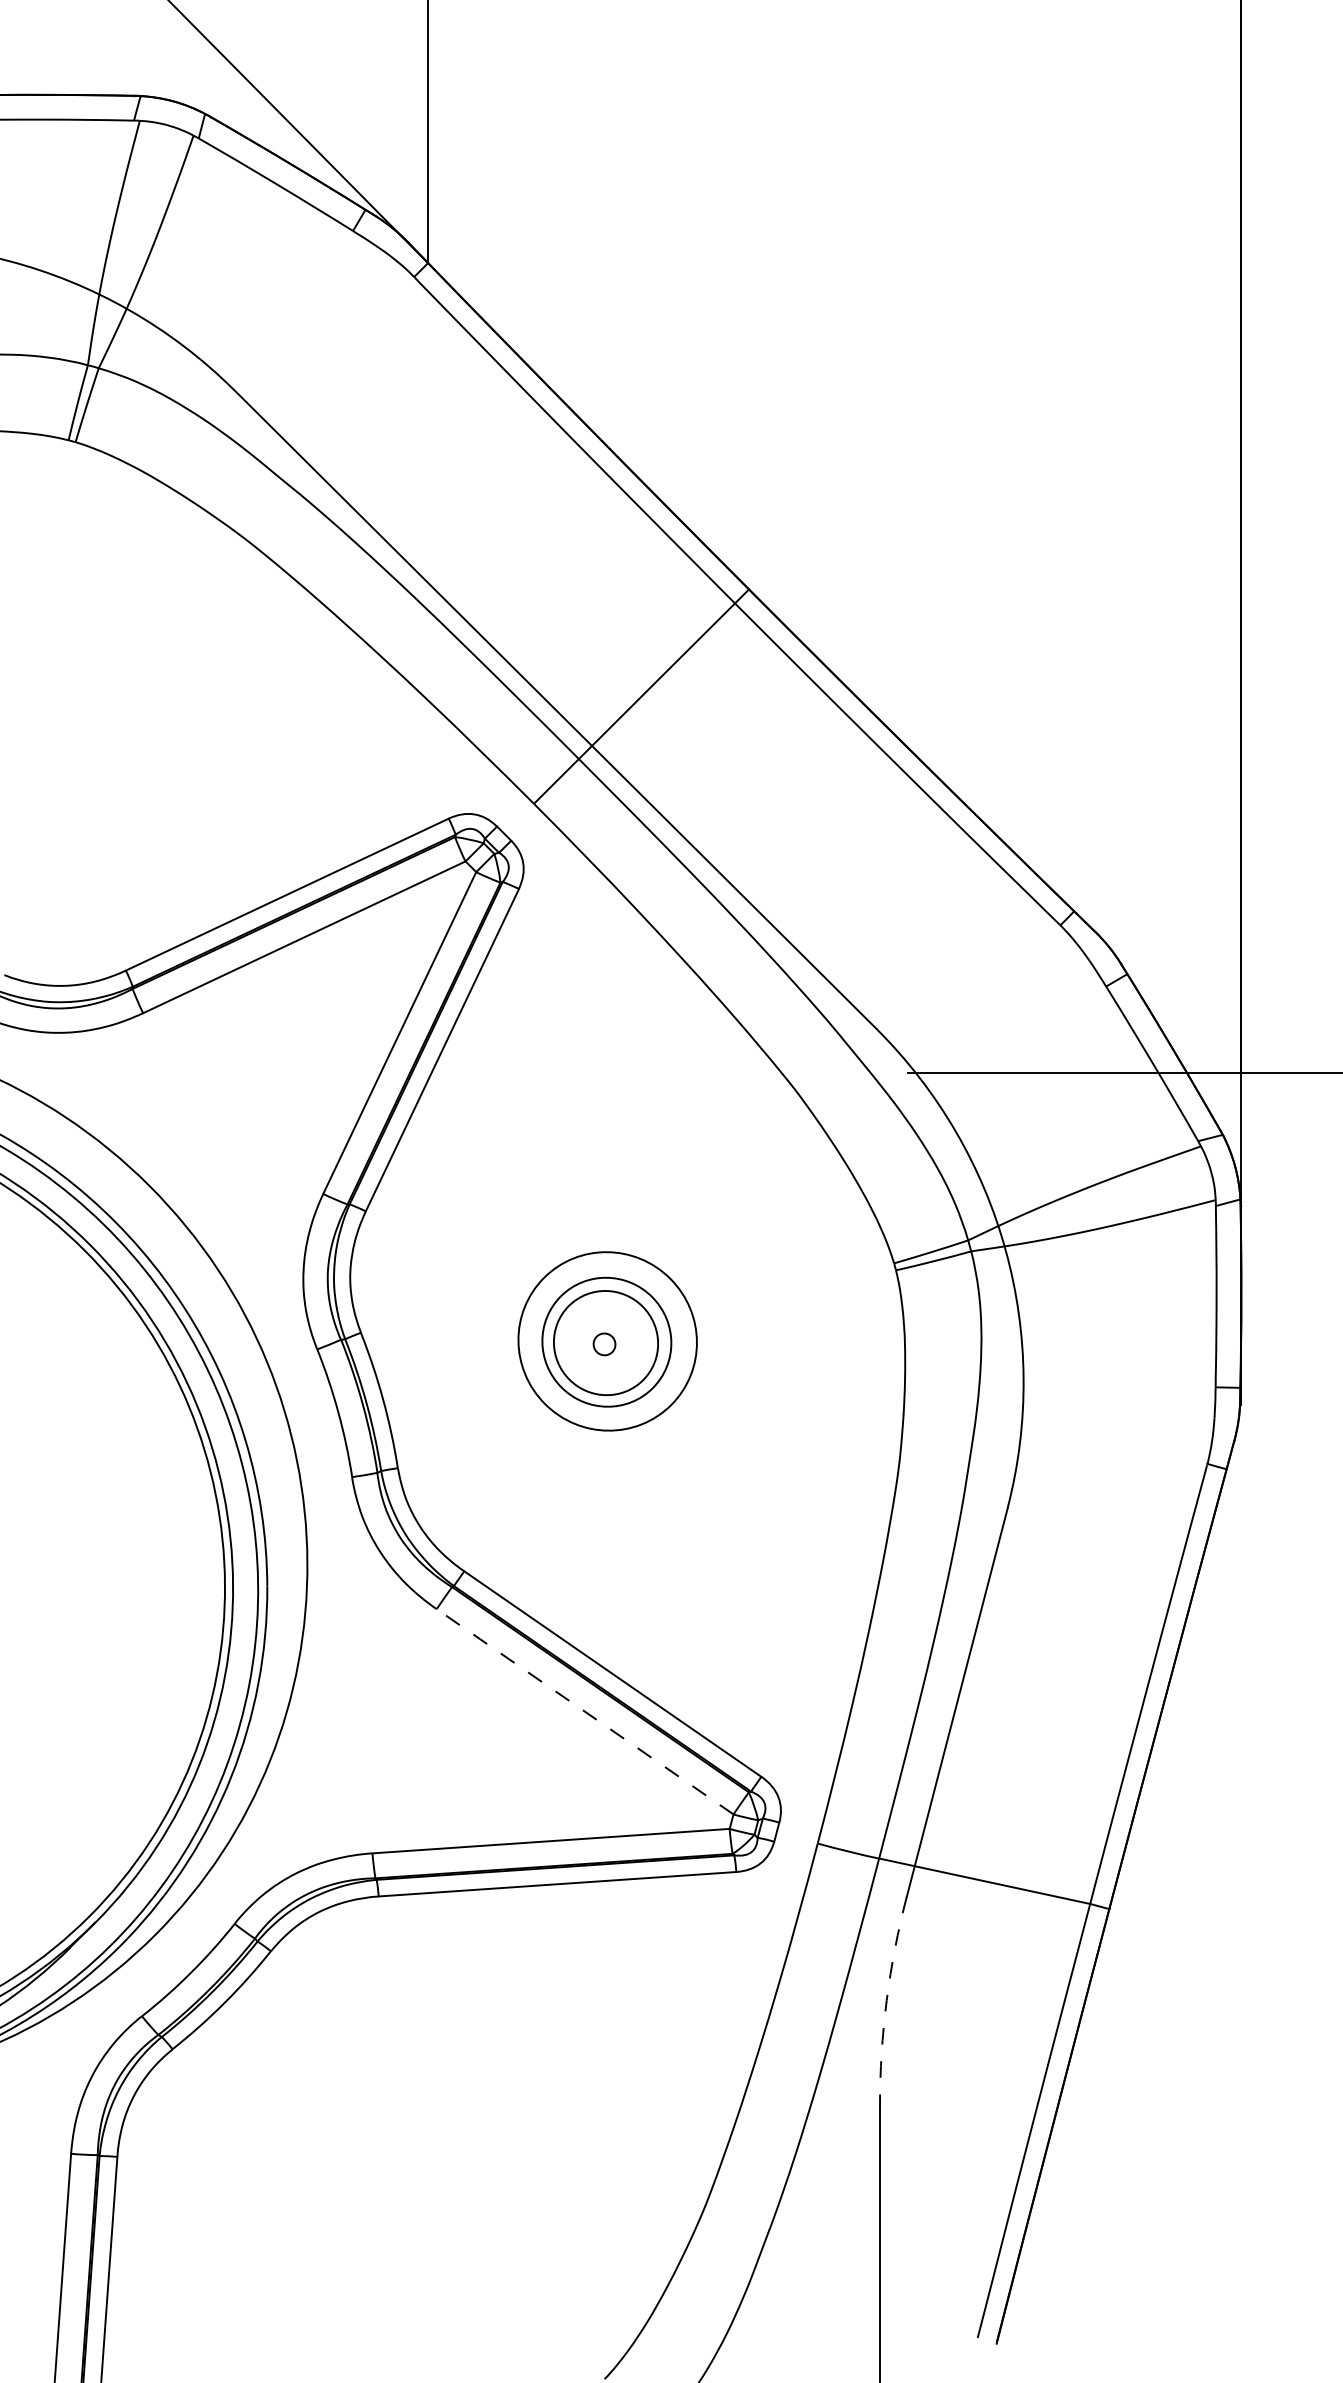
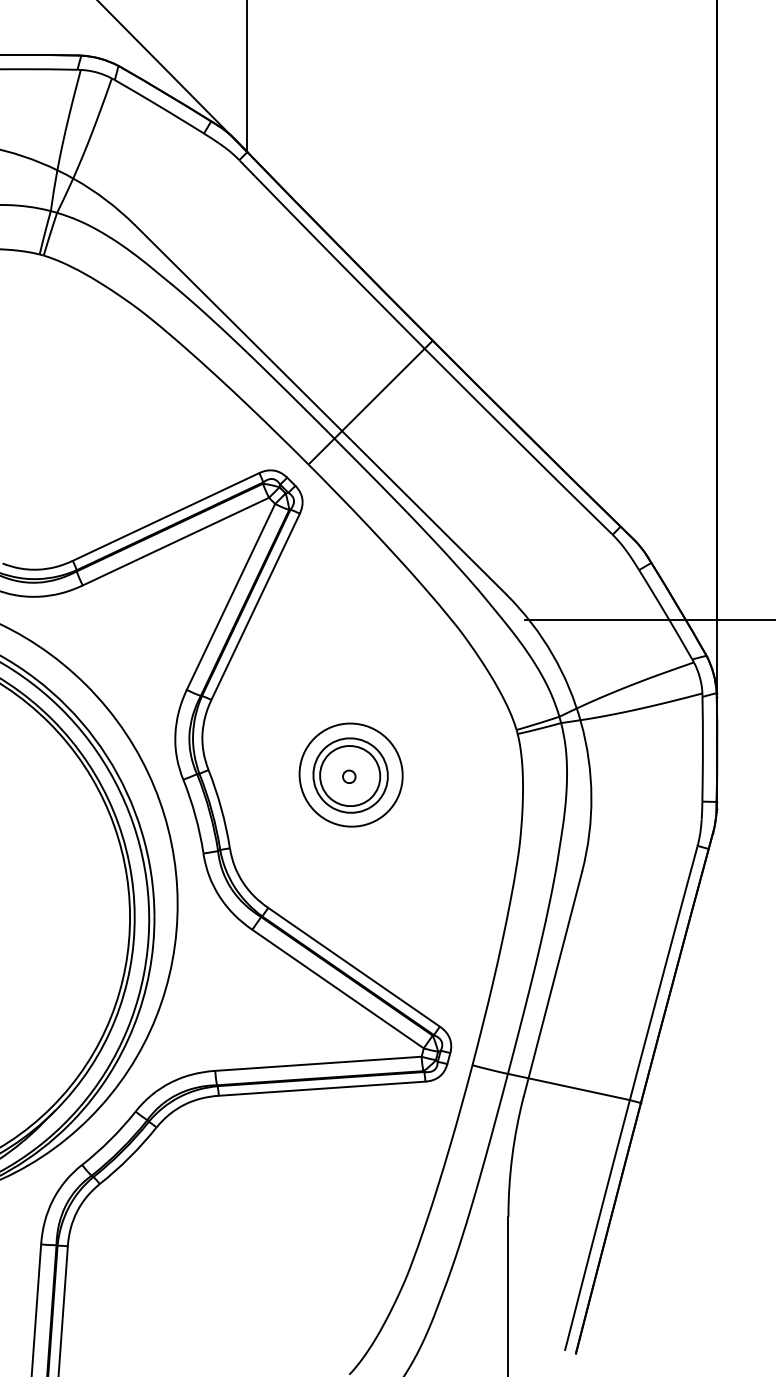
line: (584, 1710) -> (337, 988), dashed -> solid
arc: (886, 2001) -> (512, 1156), dashed -> solid

